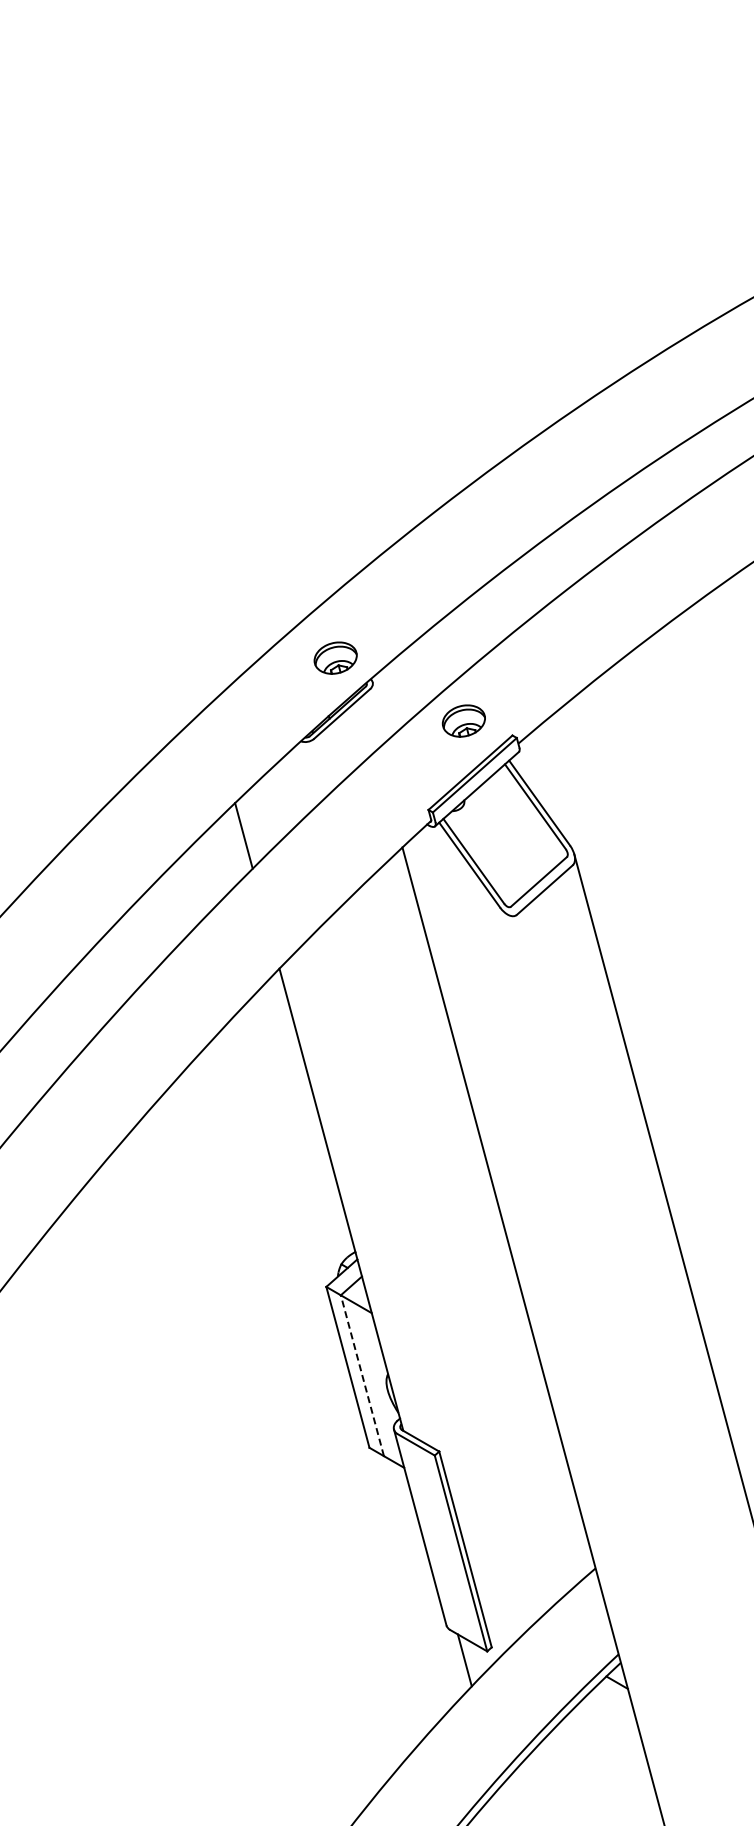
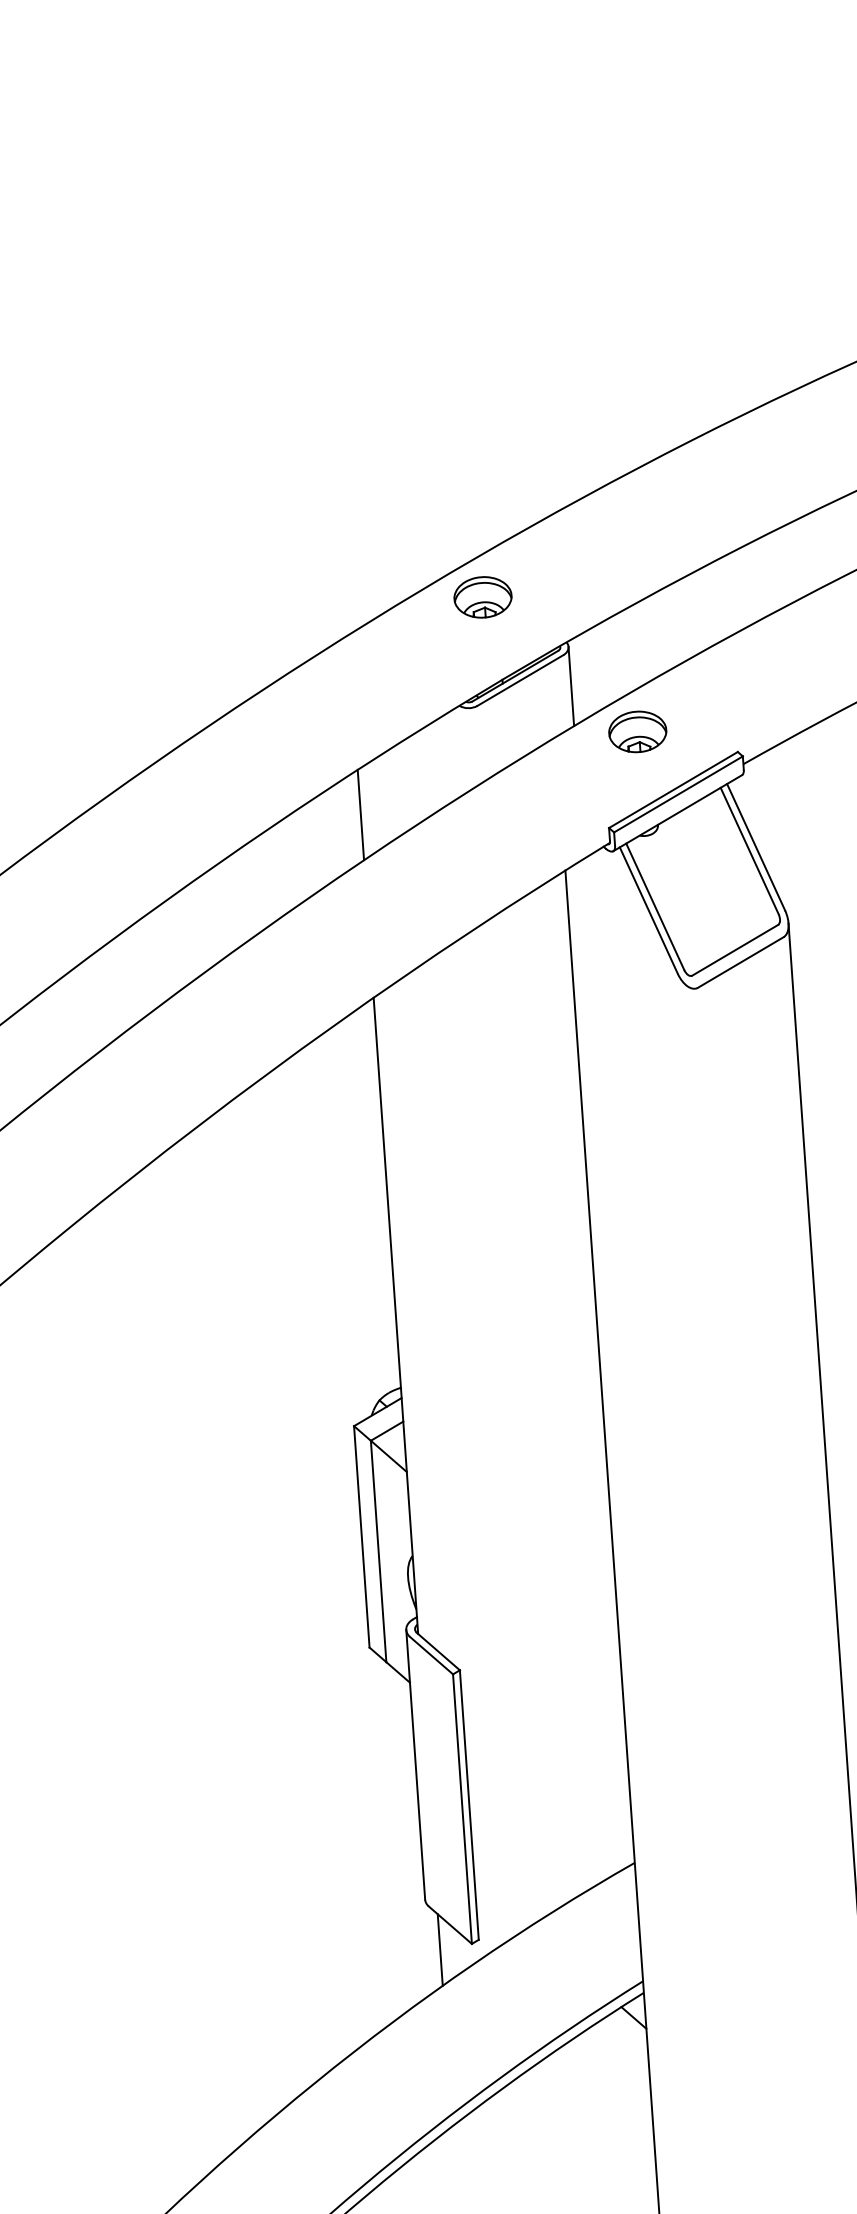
part: (335, 657) -> (482, 596), moved
line: (380, 710) -> (571, 685), added
part: (463, 720) -> (637, 731), moved
line: (362, 1375) -> (378, 1551), dashed -> solid

